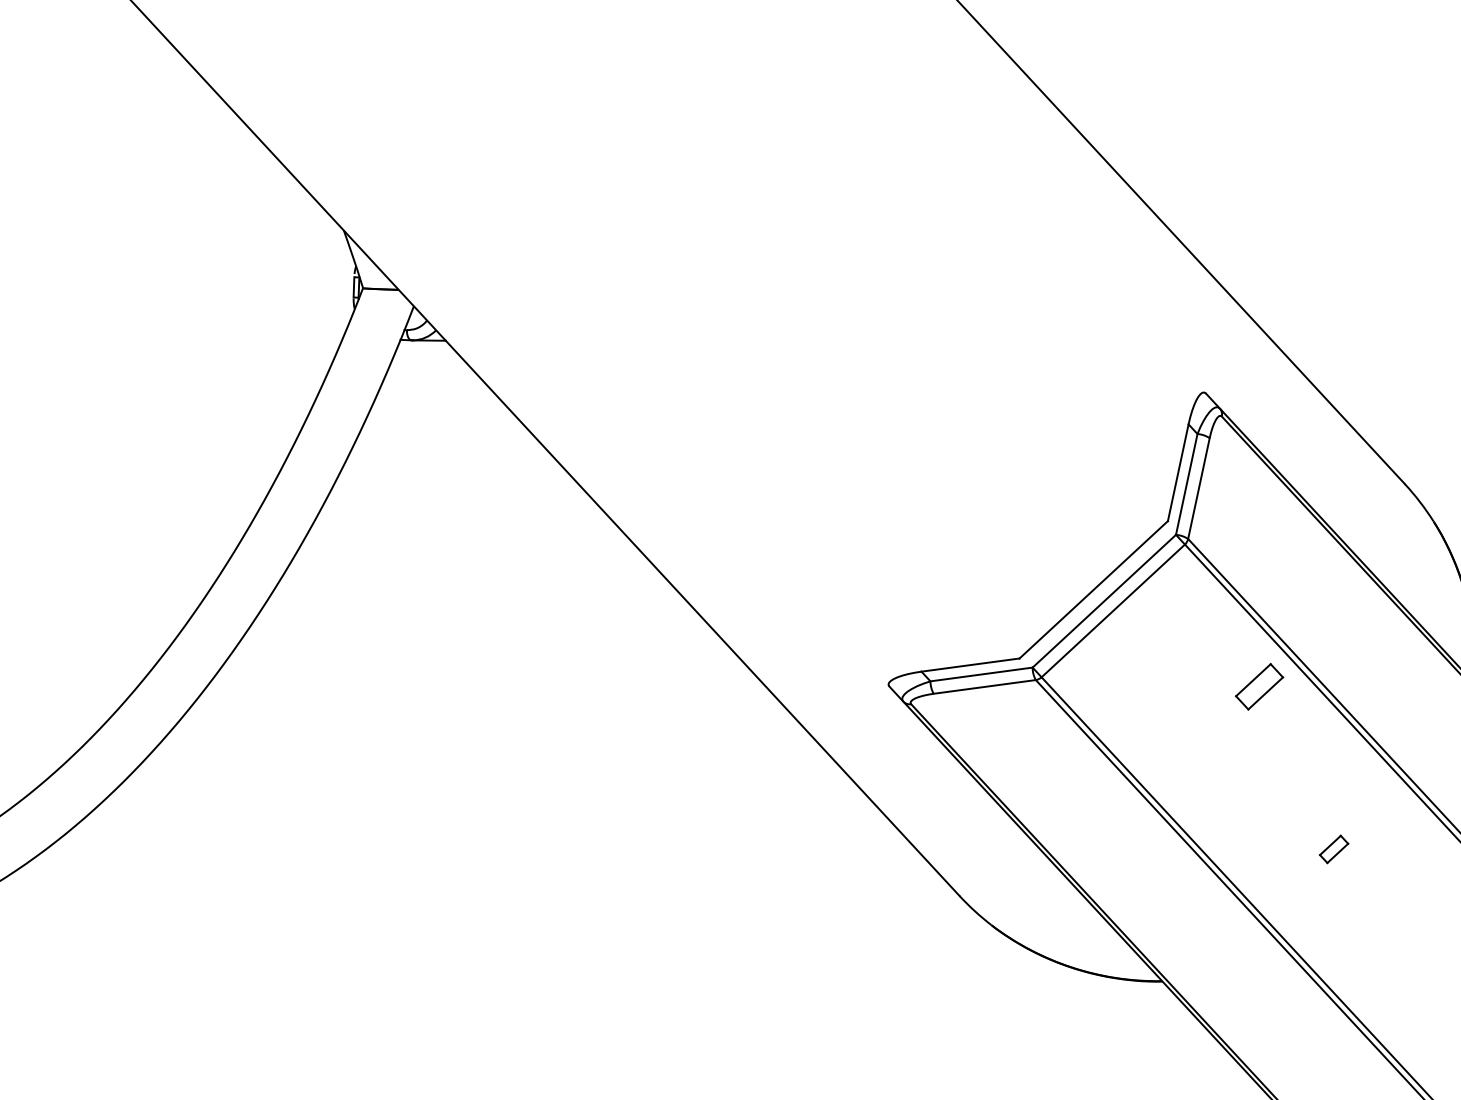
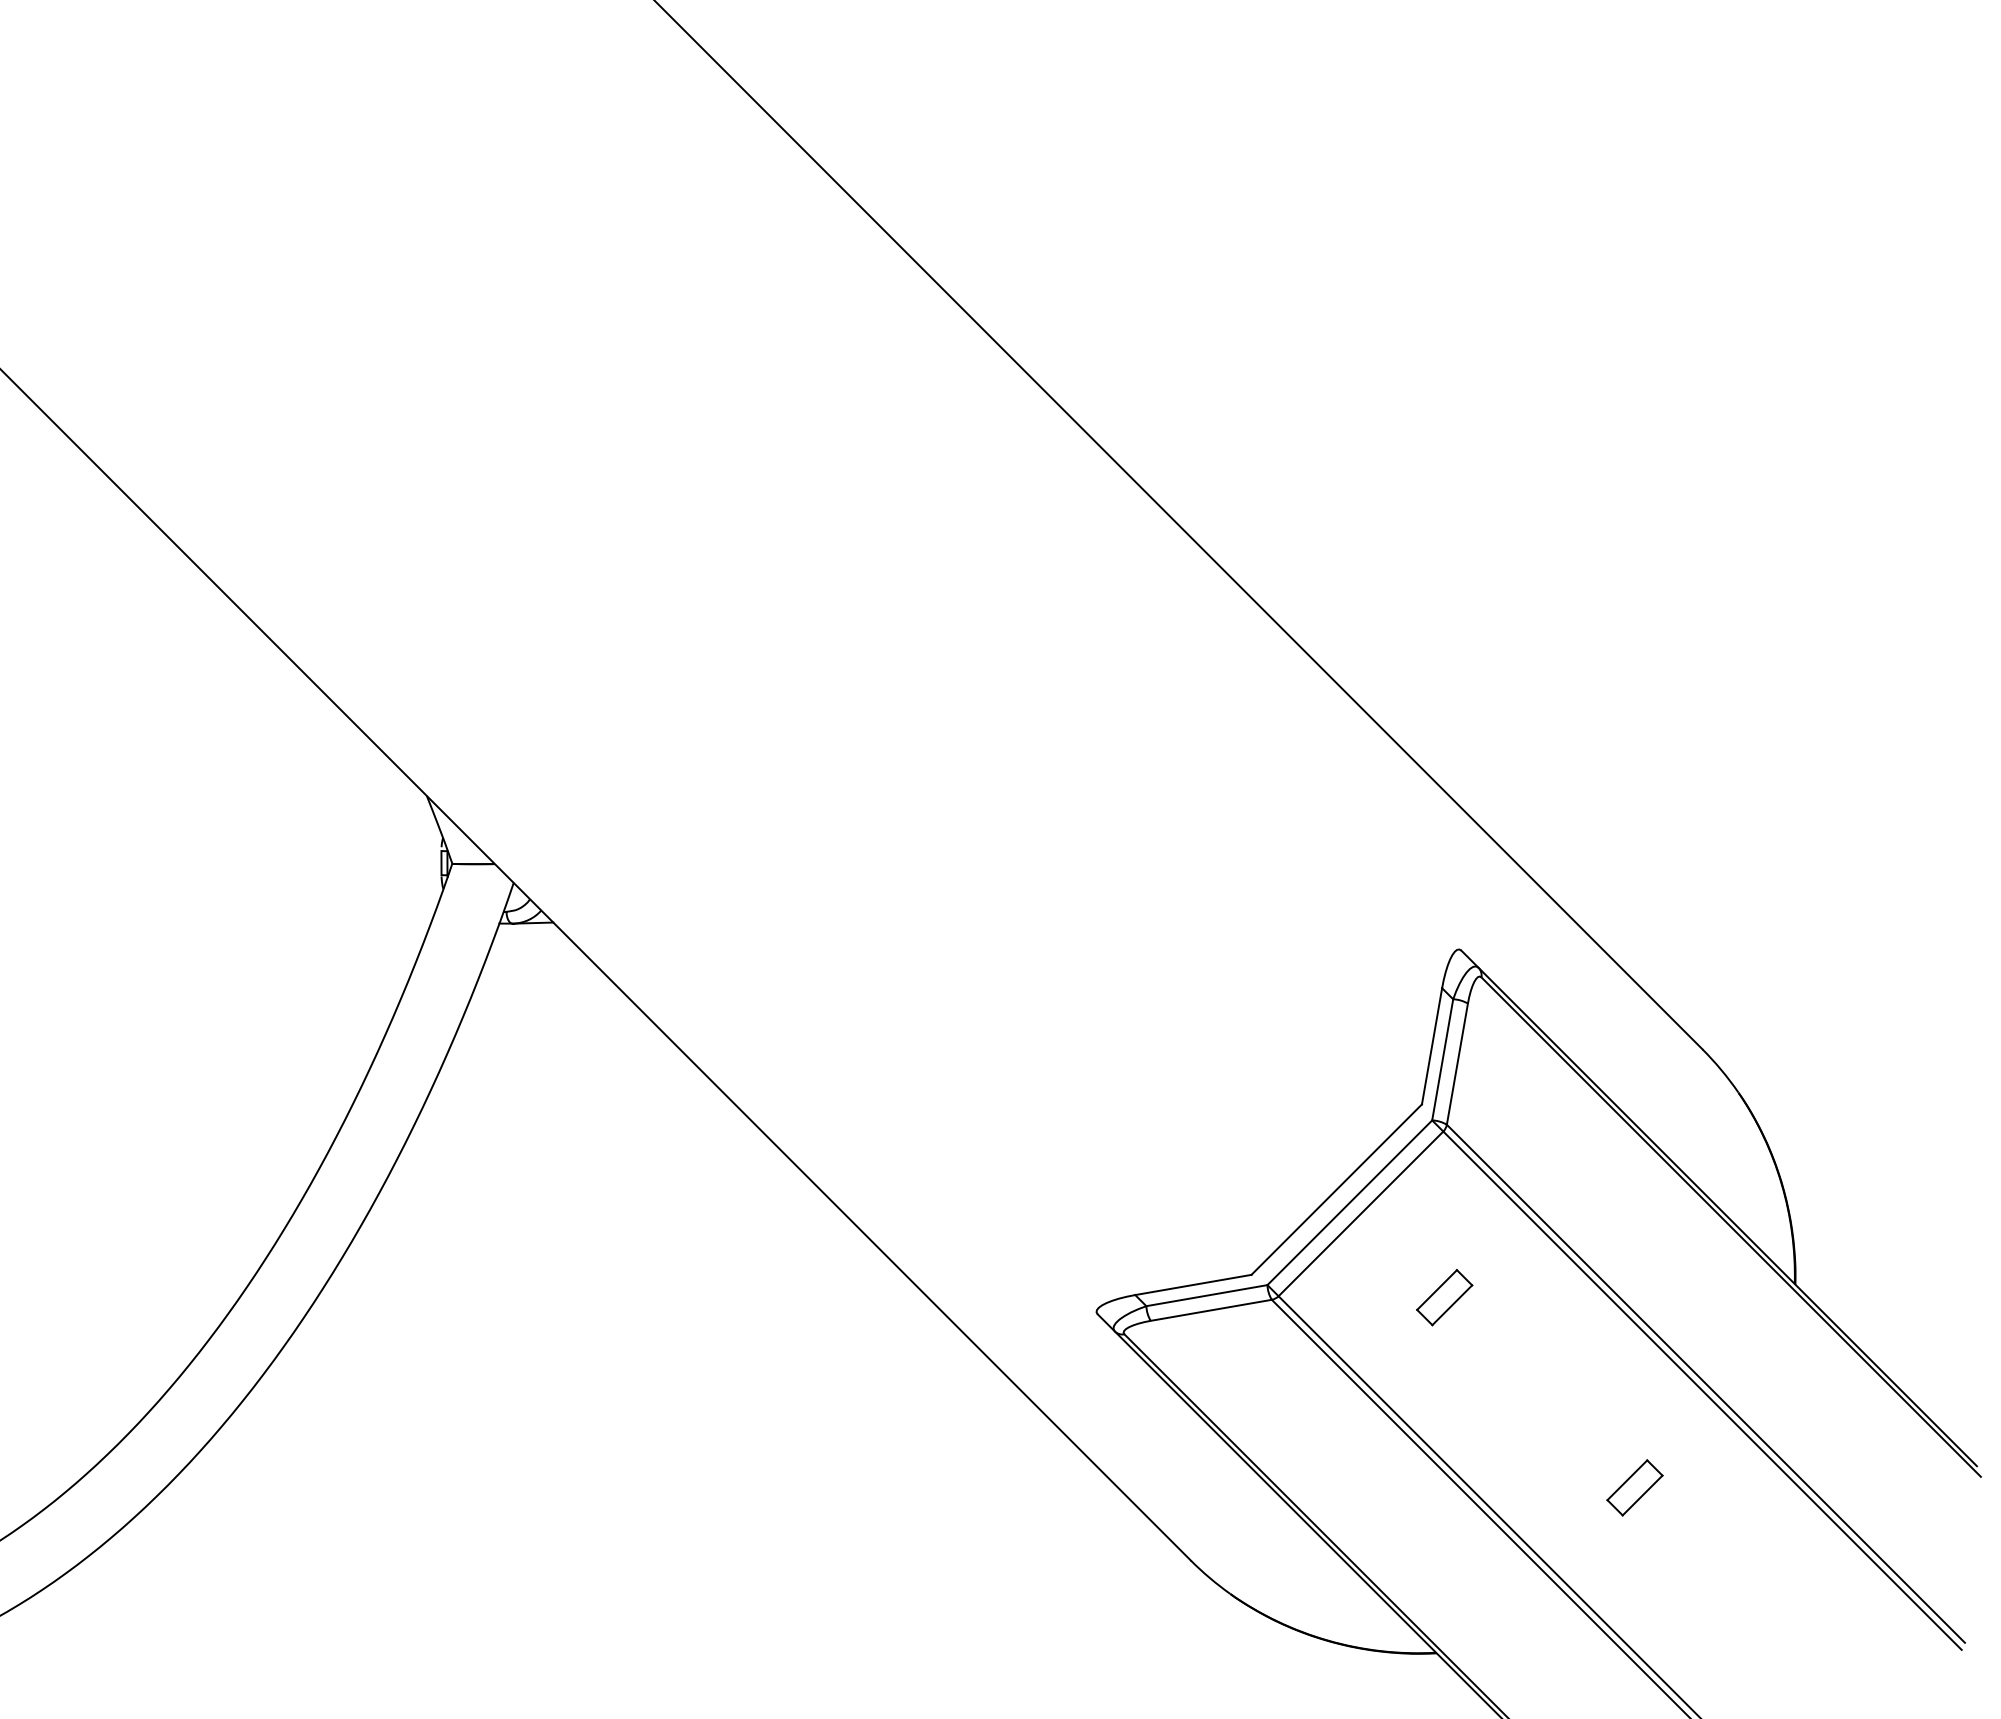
part: (1259, 686) -> (1444, 1297), moved
part: (1333, 849) -> (1634, 1487), size x1.67

